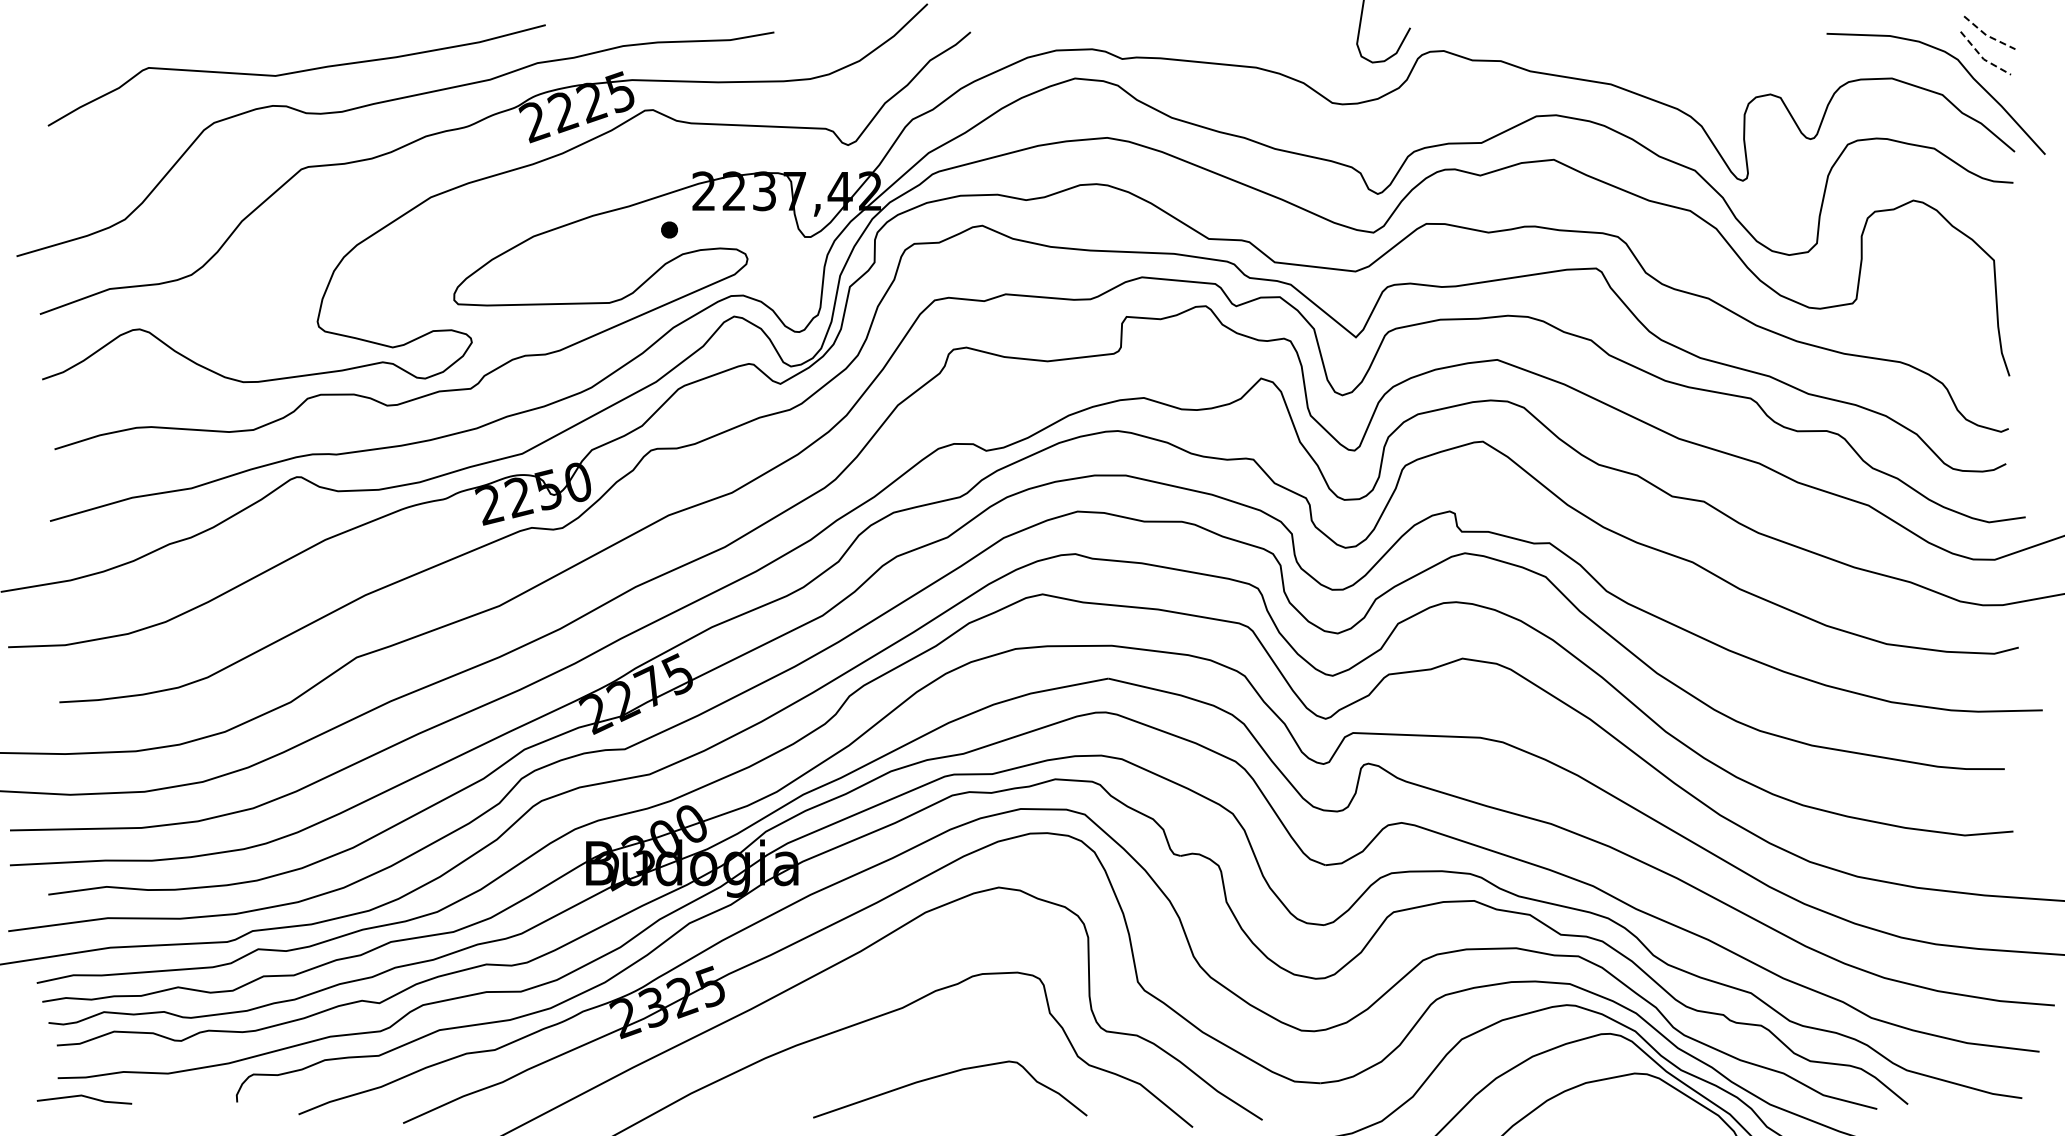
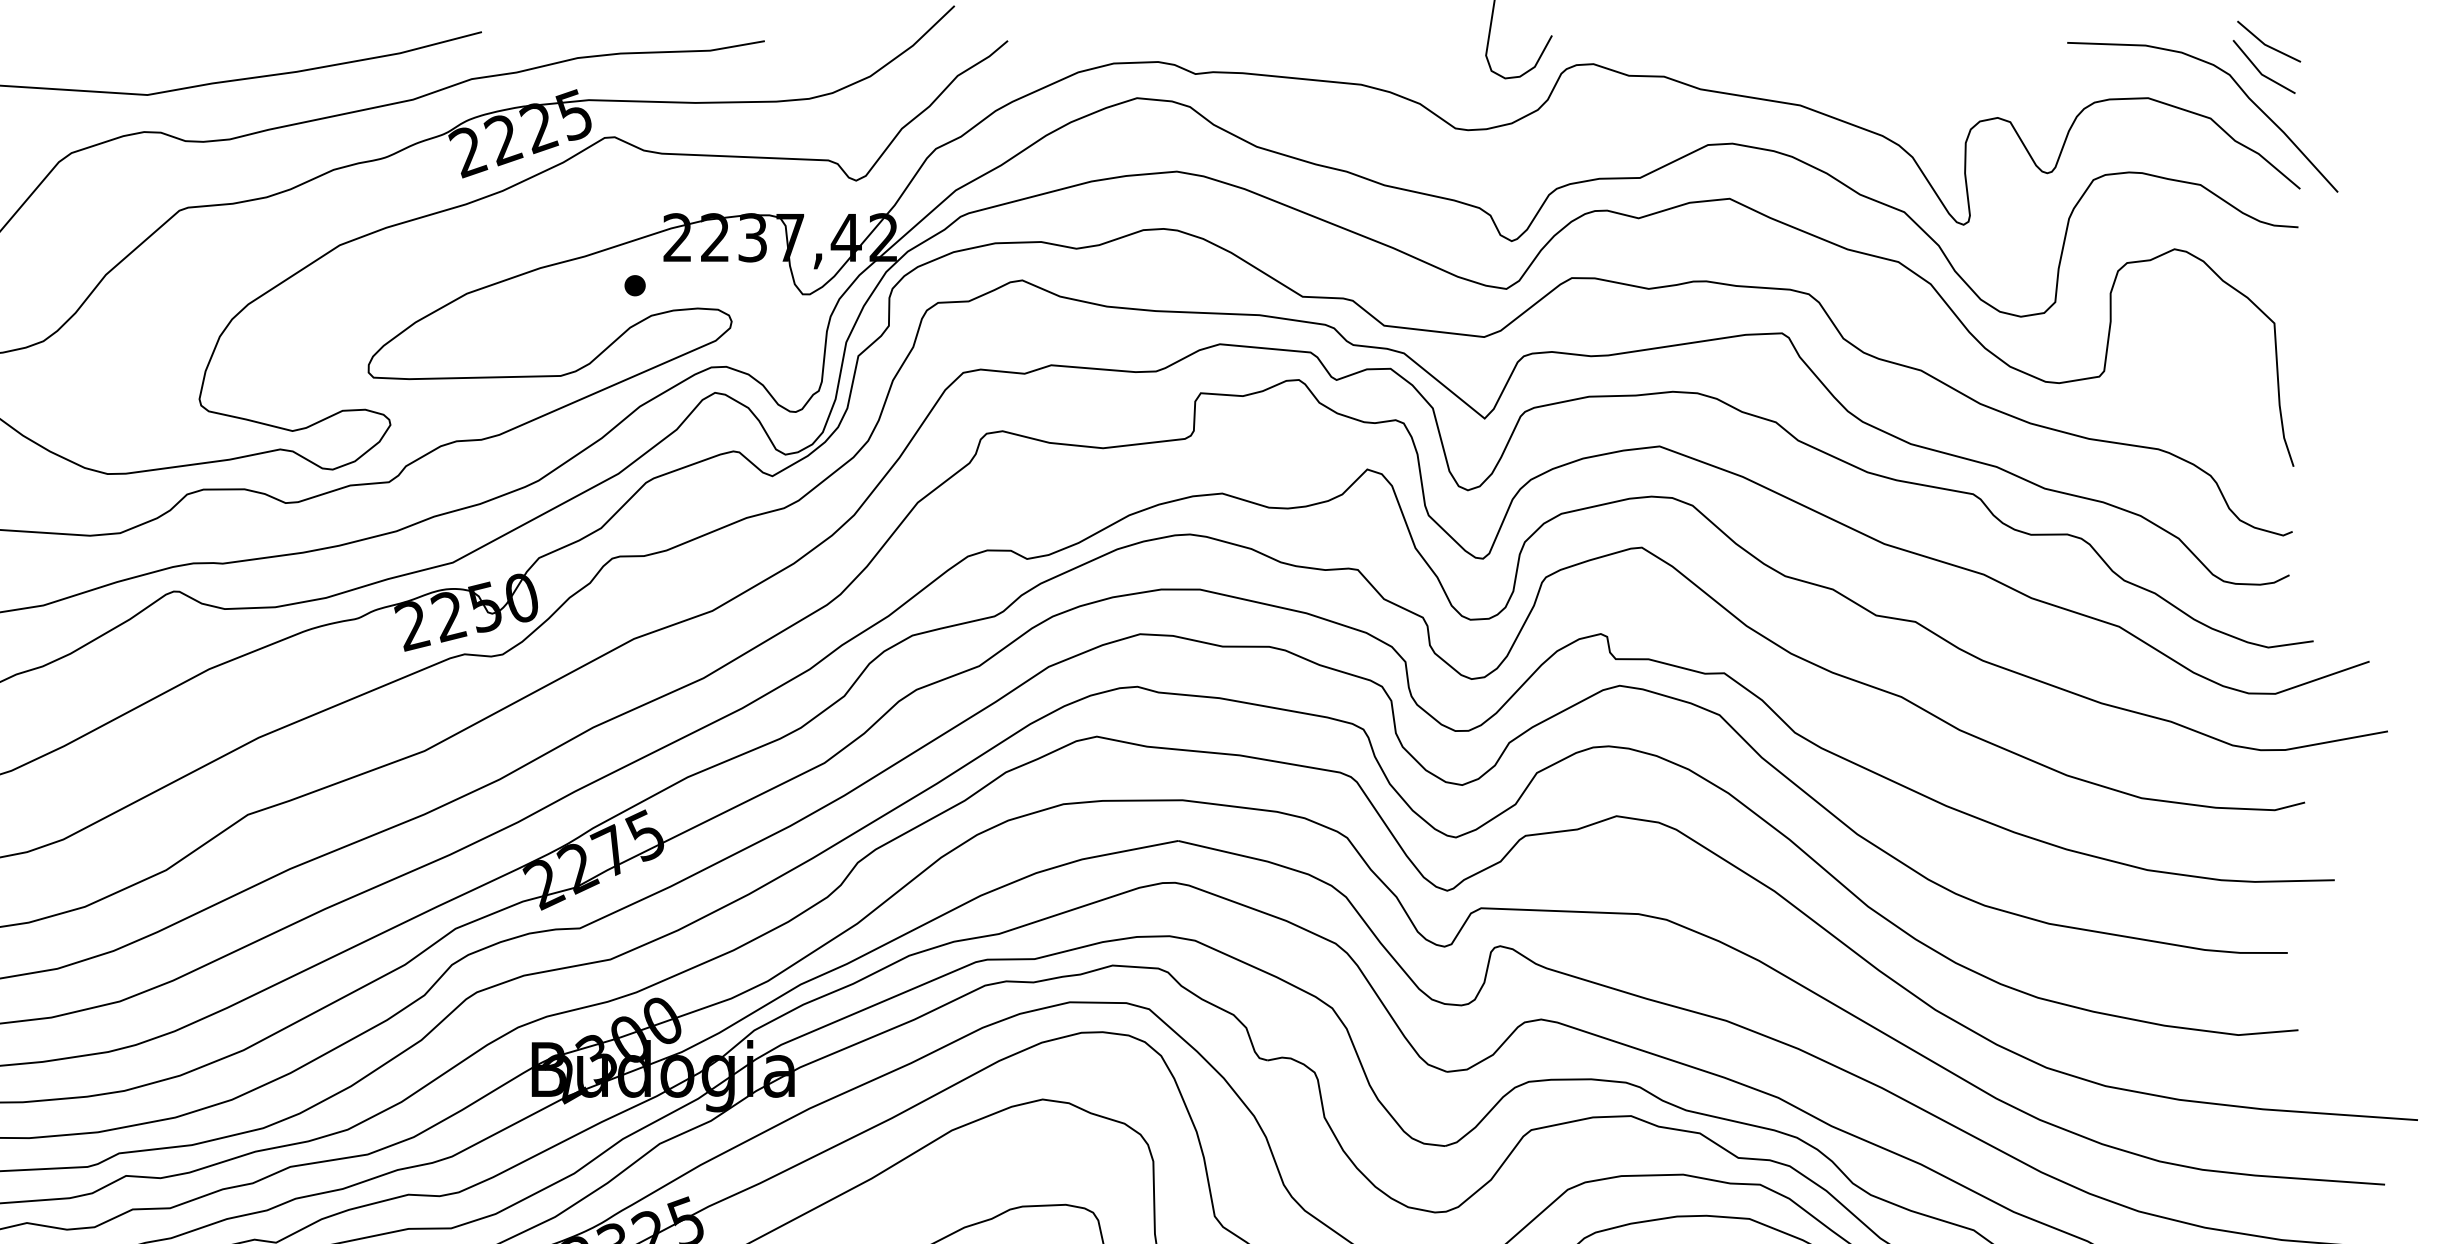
line: (1987, 35) -> (2266, 44), dashed -> solid
line: (1982, 57) -> (2260, 72), dashed -> solid

